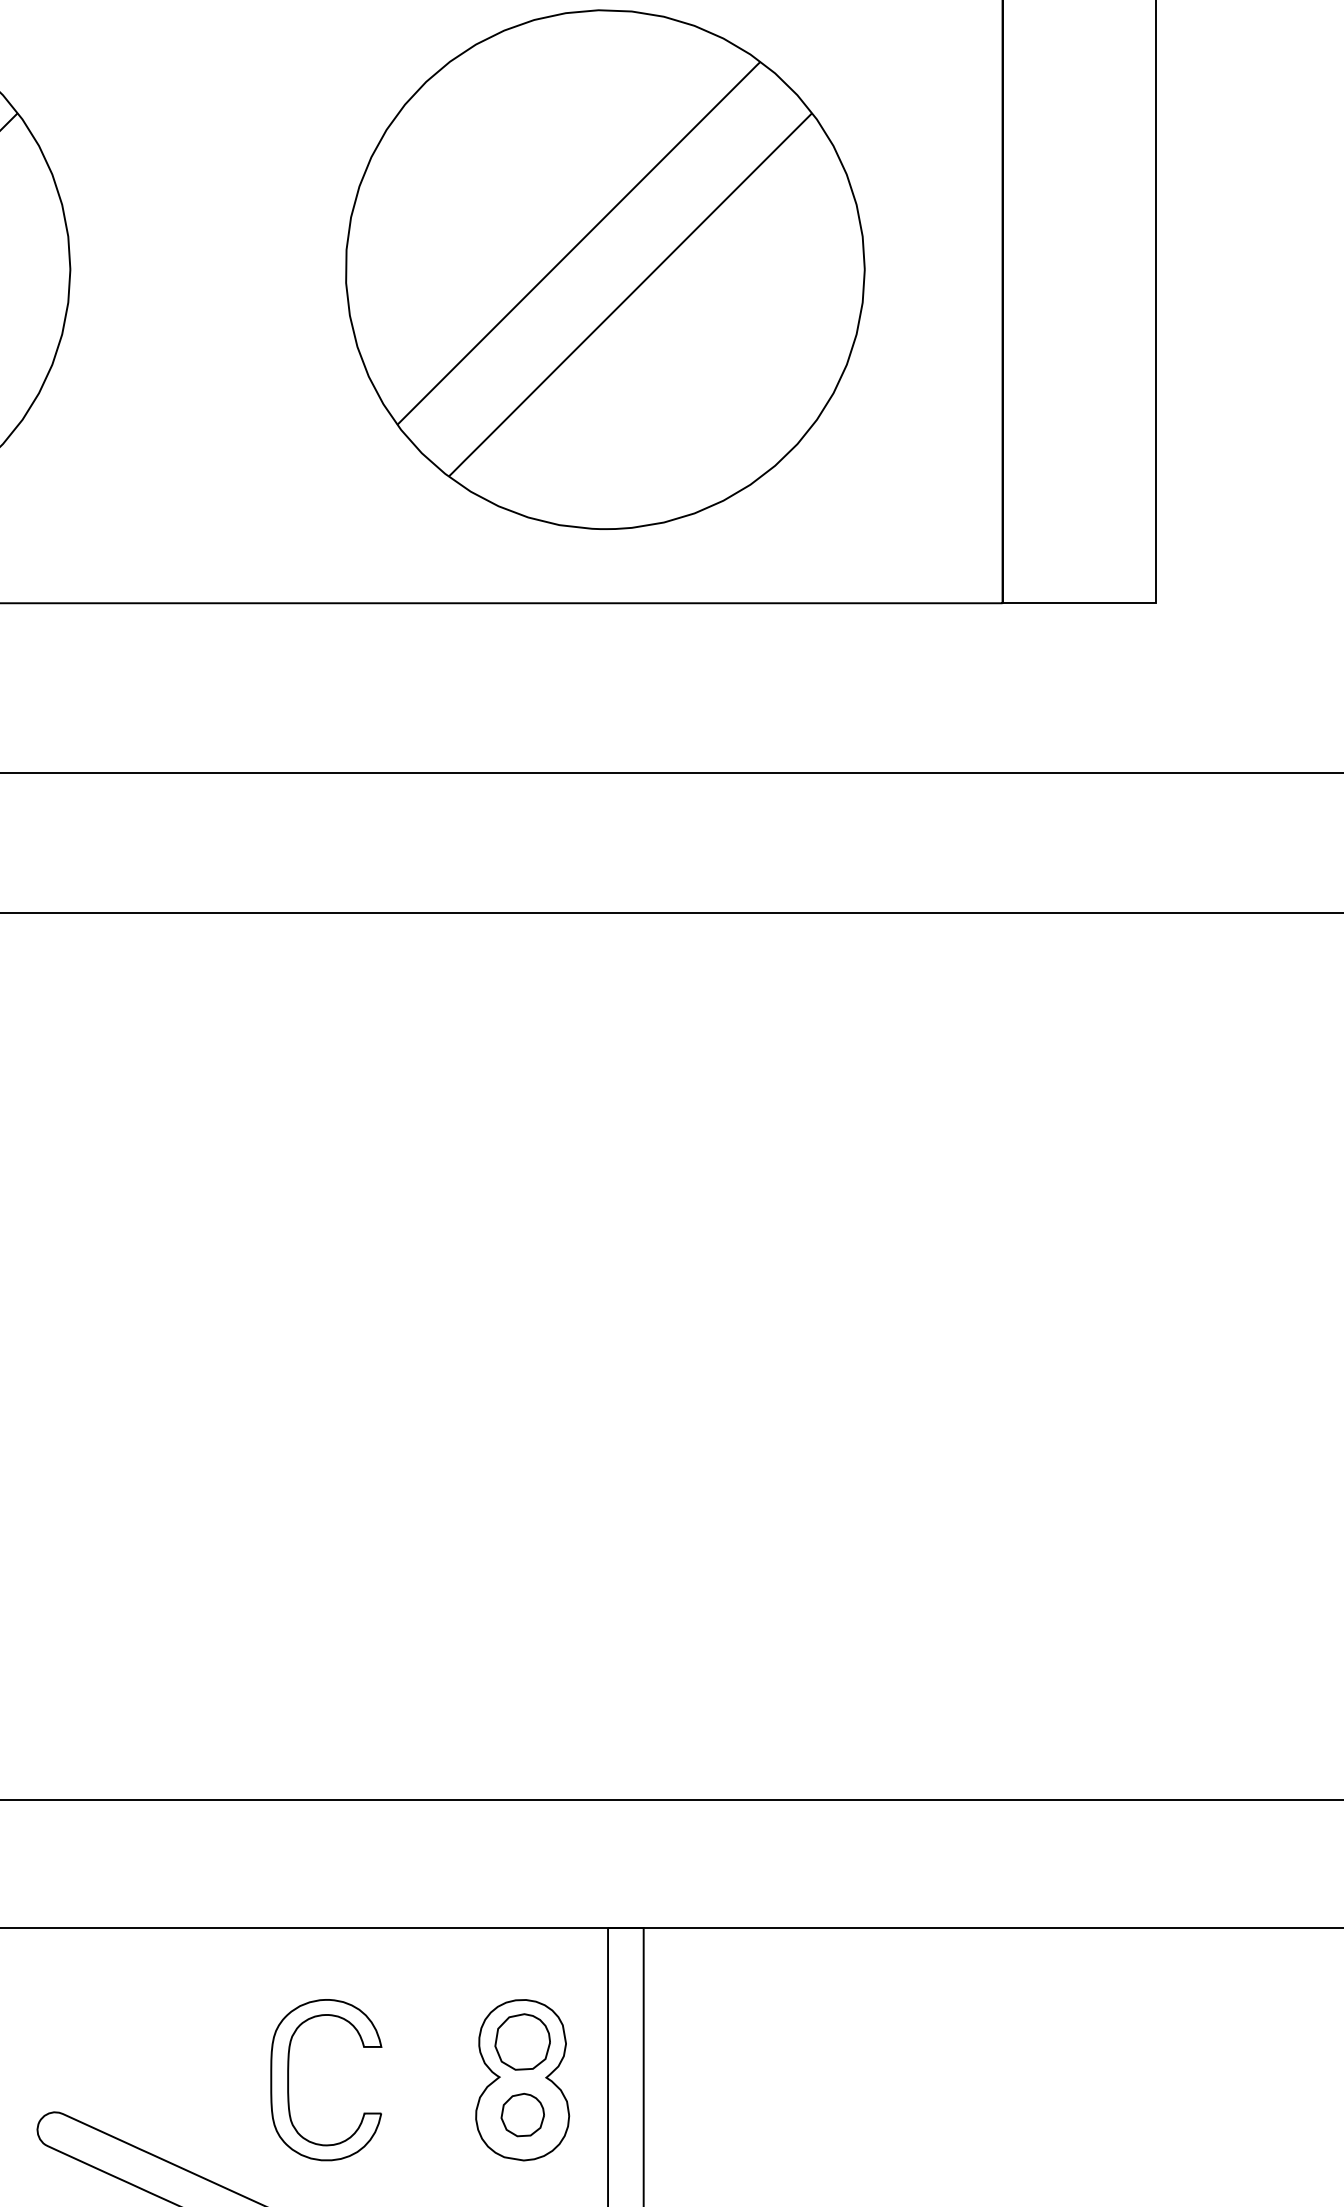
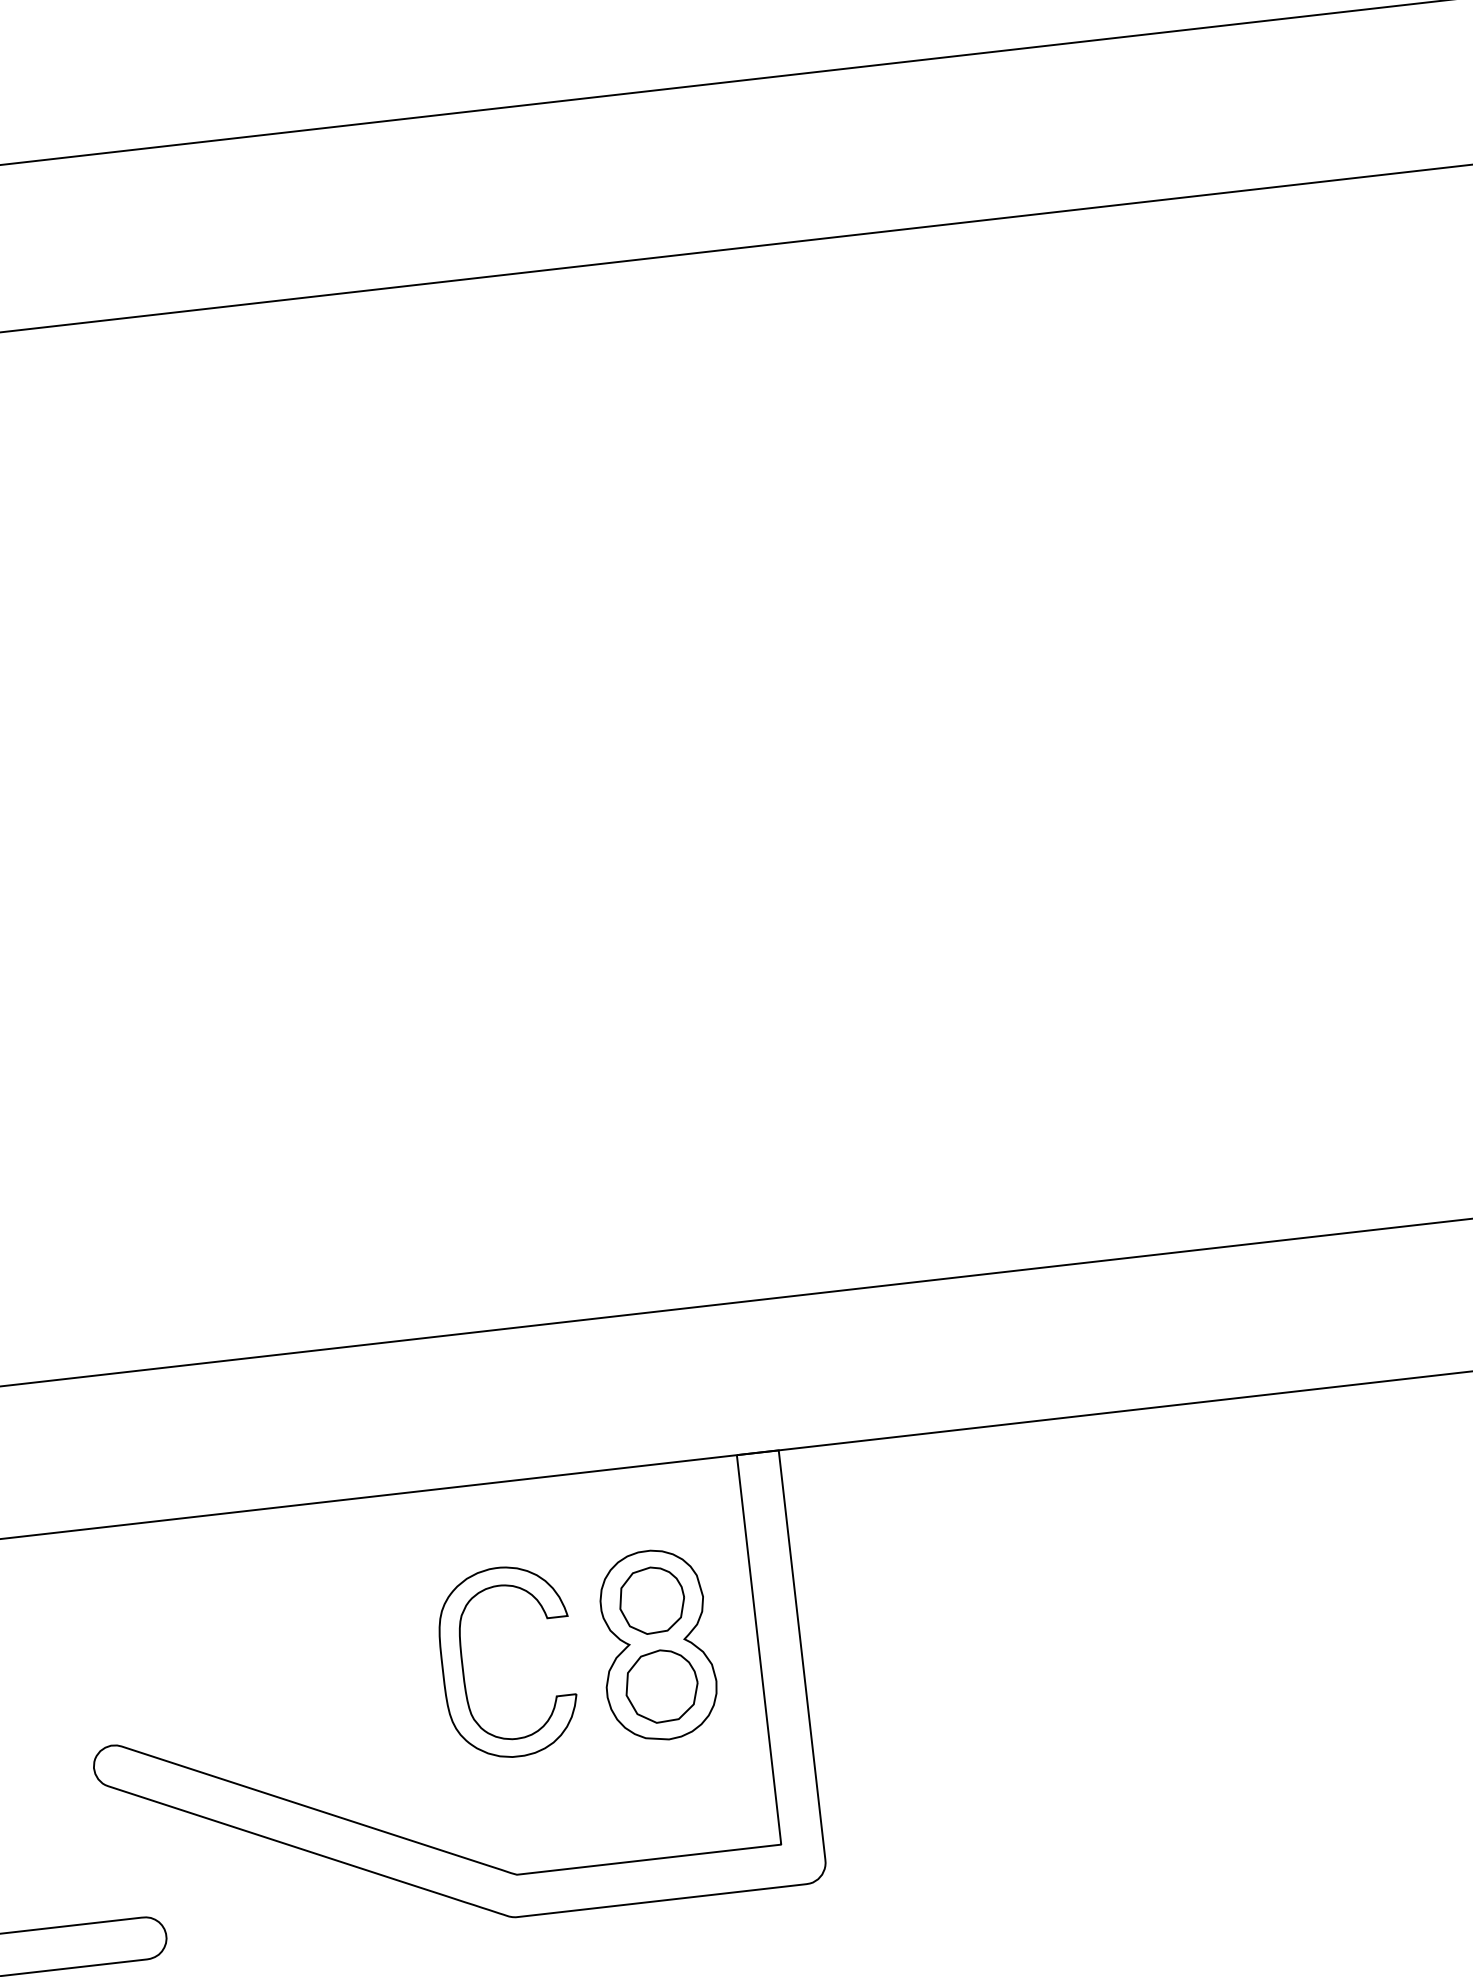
part: (288, 2080) -> (463, 1667), moved
part: (522, 2114) -> (661, 1685), size x1.43

